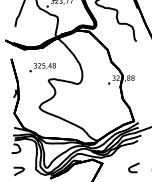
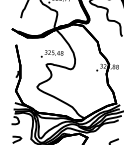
text: (42, 67) -> (51, 54), moved

